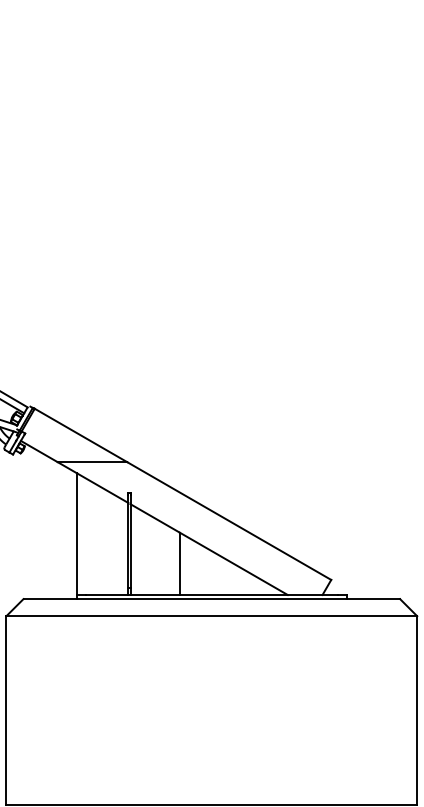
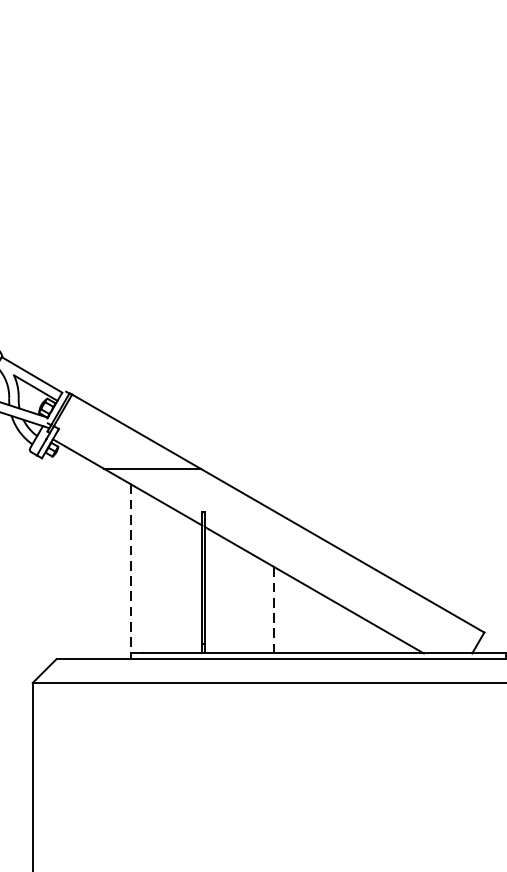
line: (77, 534) -> (131, 569), solid -> dashed
line: (179, 563) -> (273, 609), solid -> dashed

